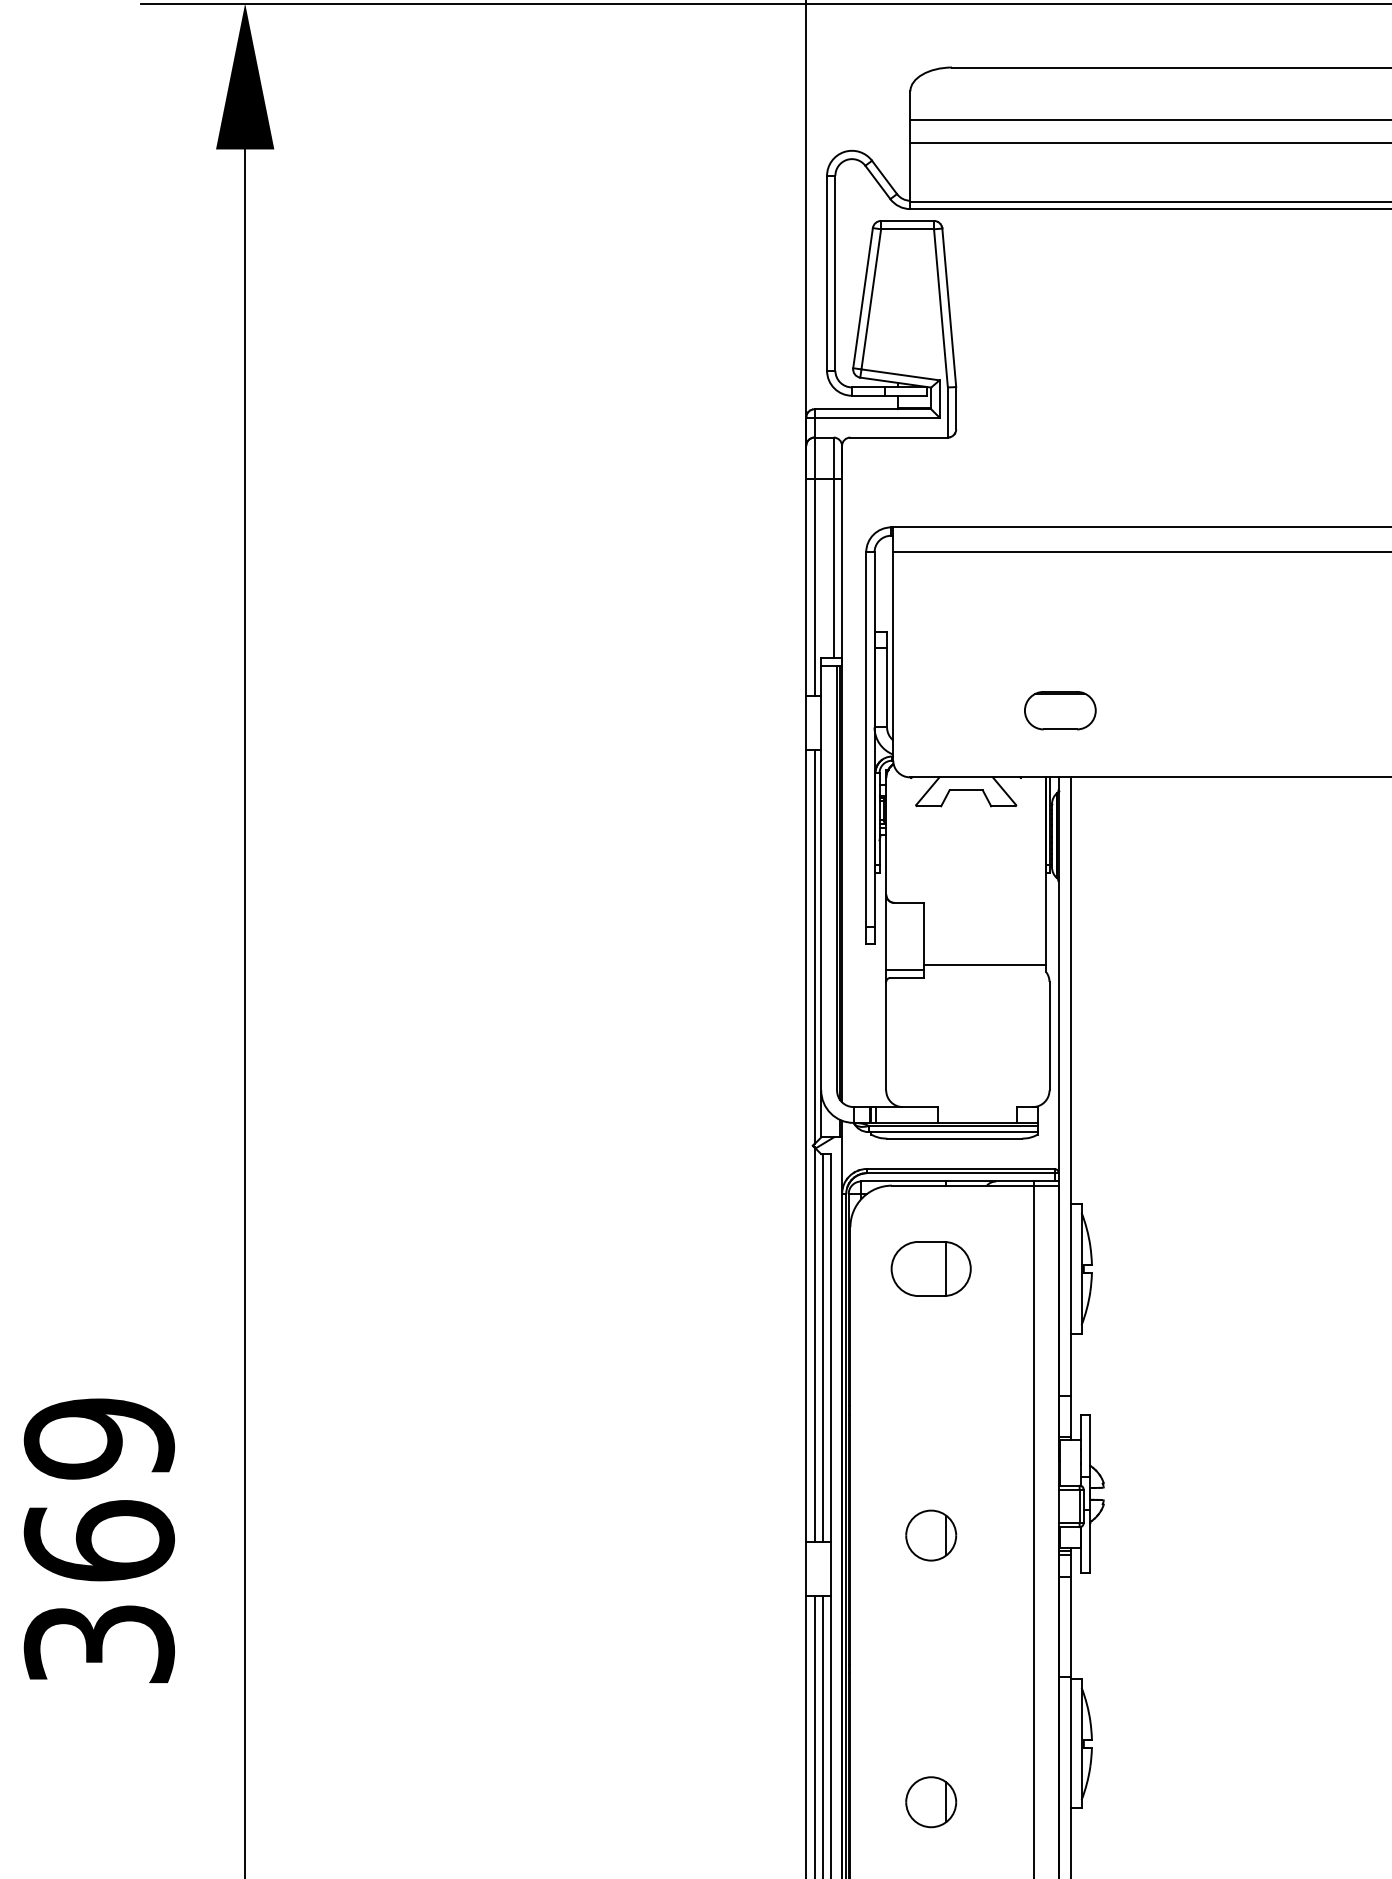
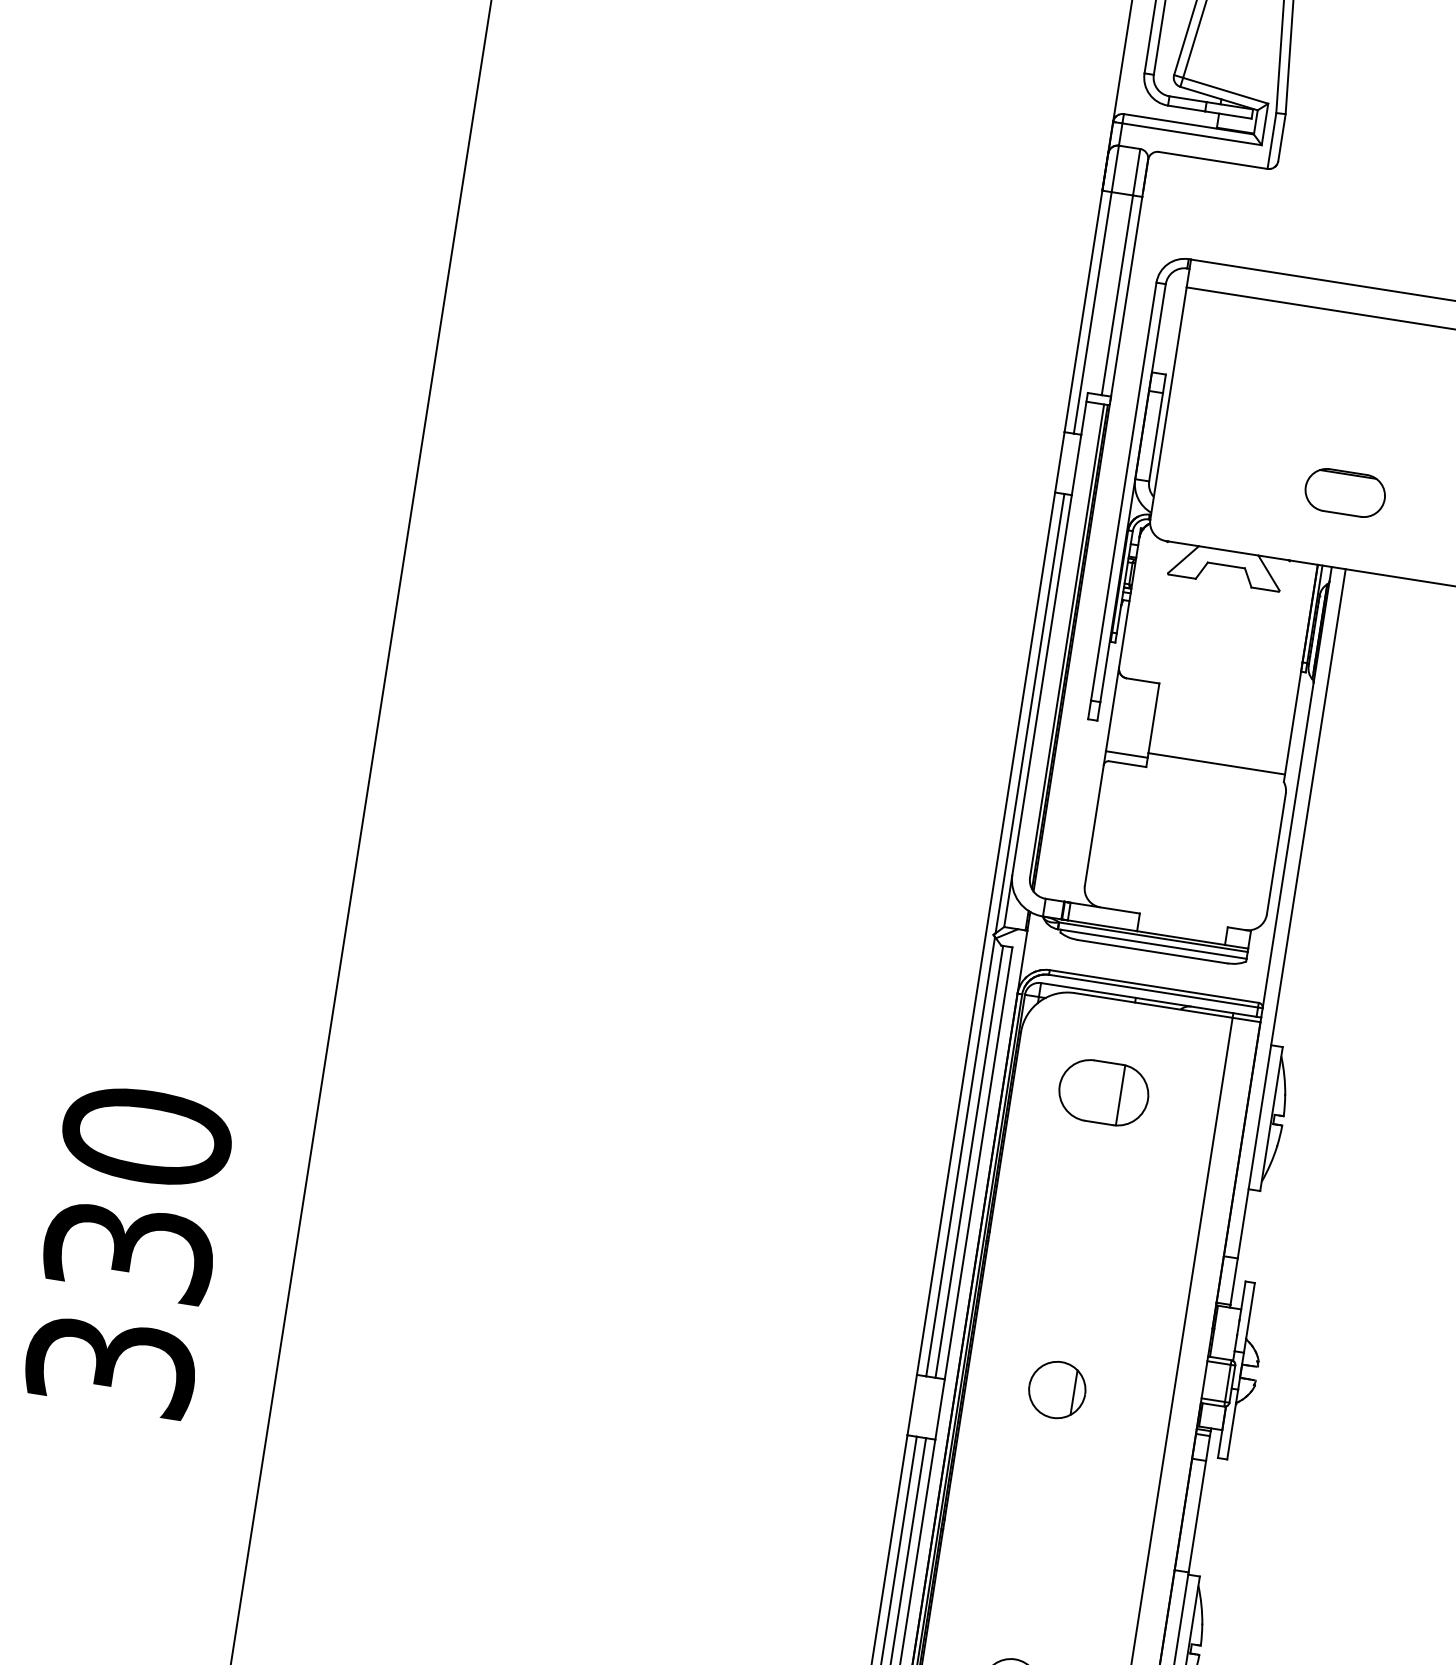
text: (99, 1489) -> (138, 1193), 369 -> 330

